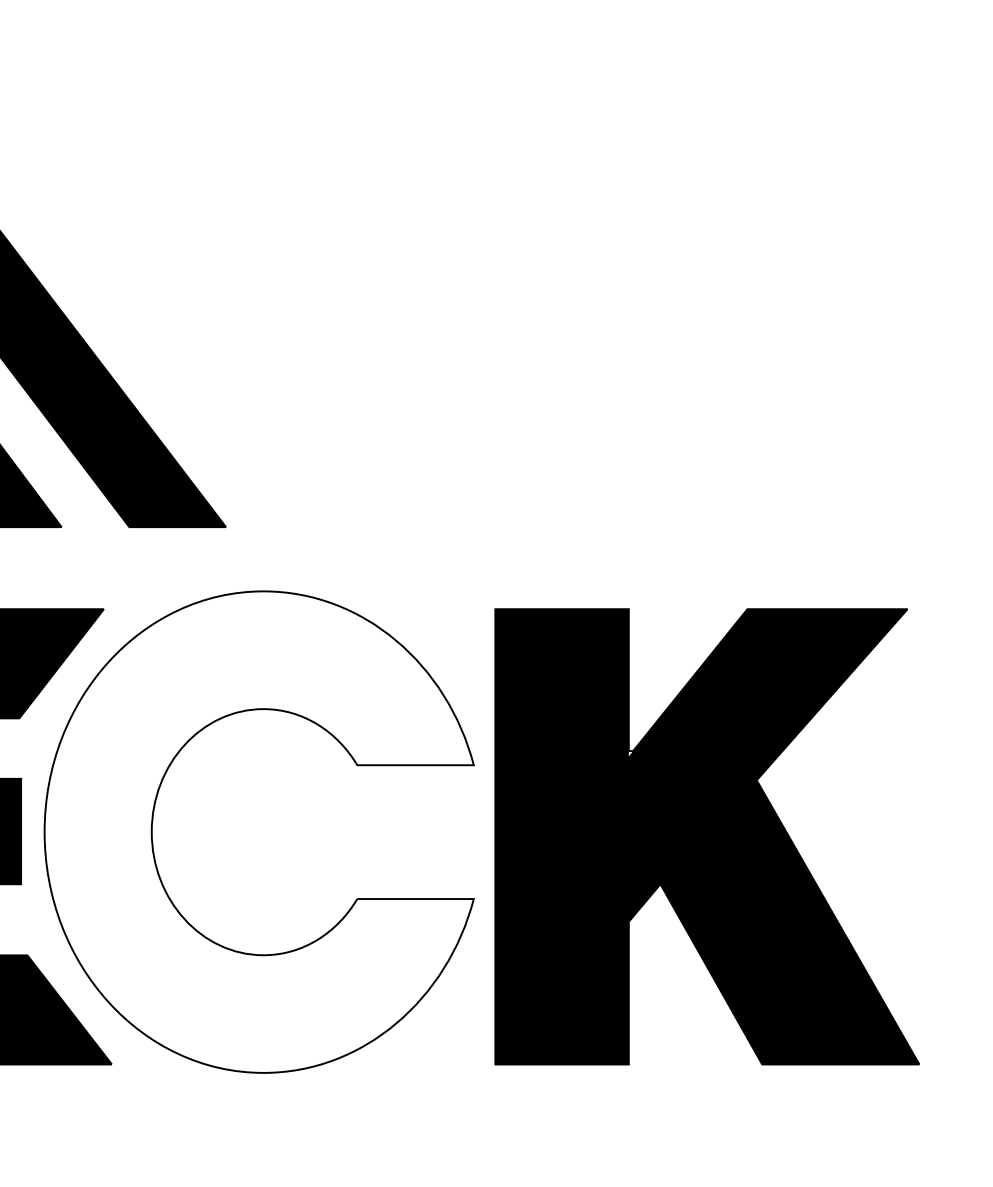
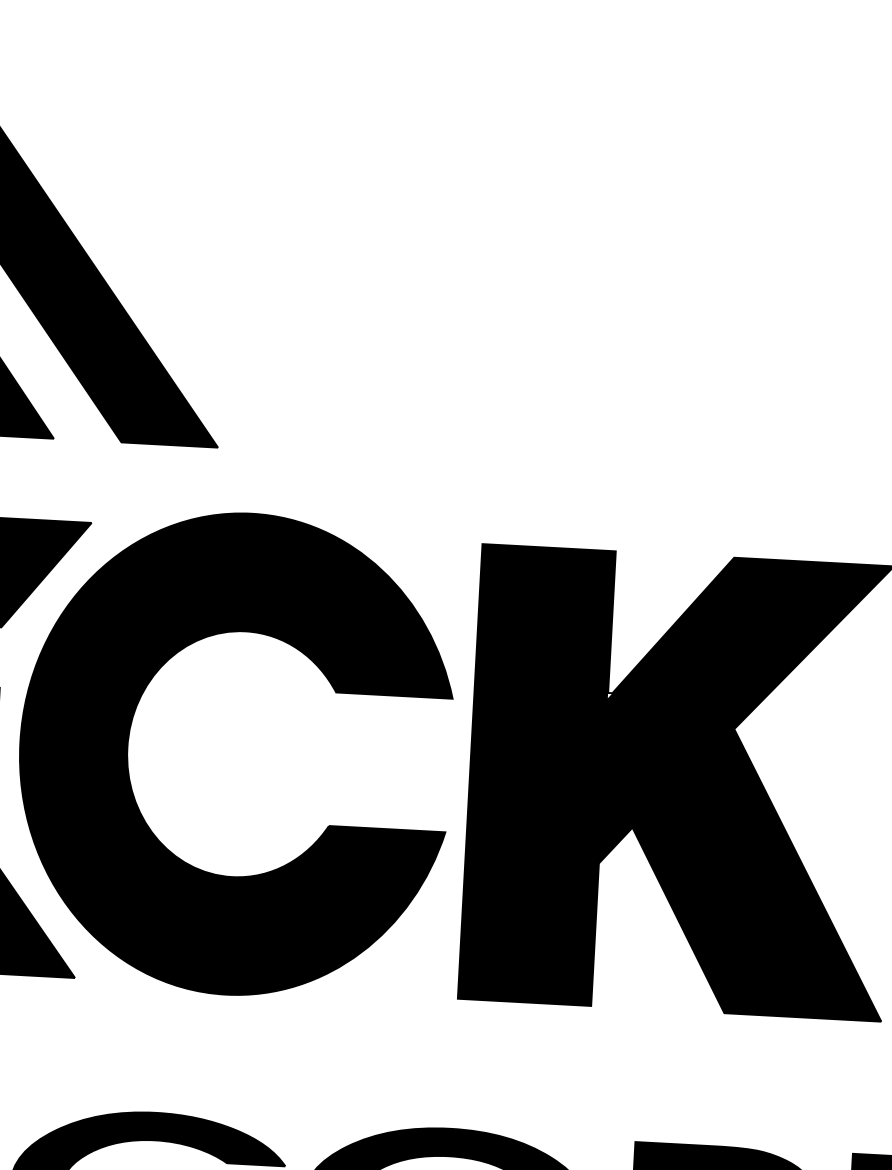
fill: (258, 831) -> (233, 753), added

